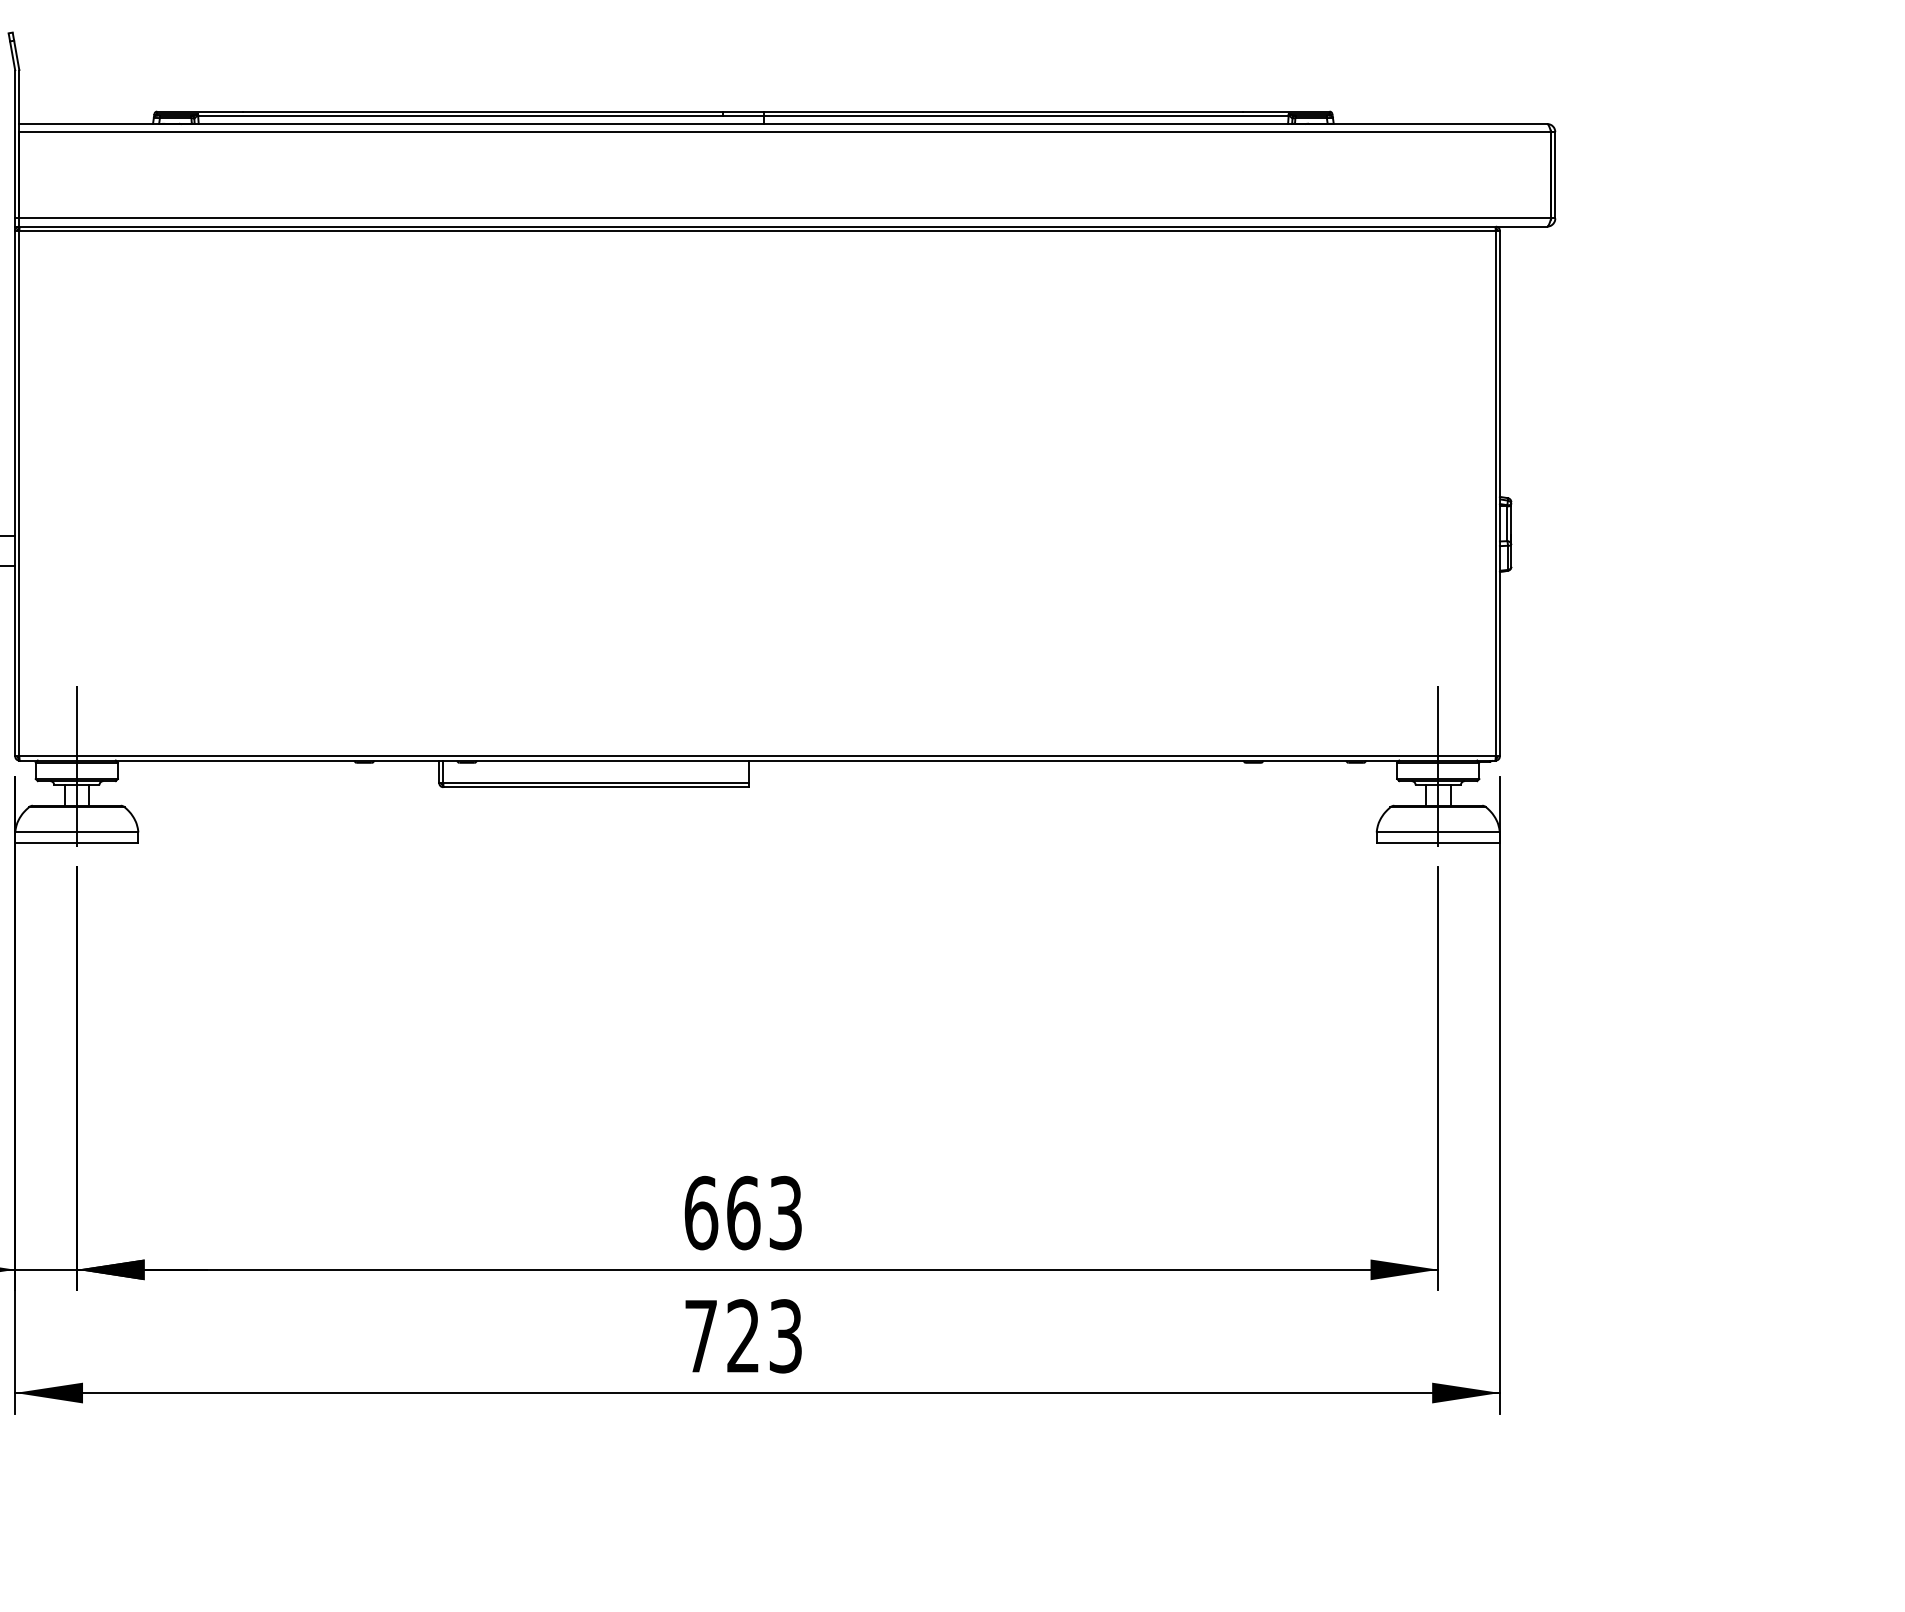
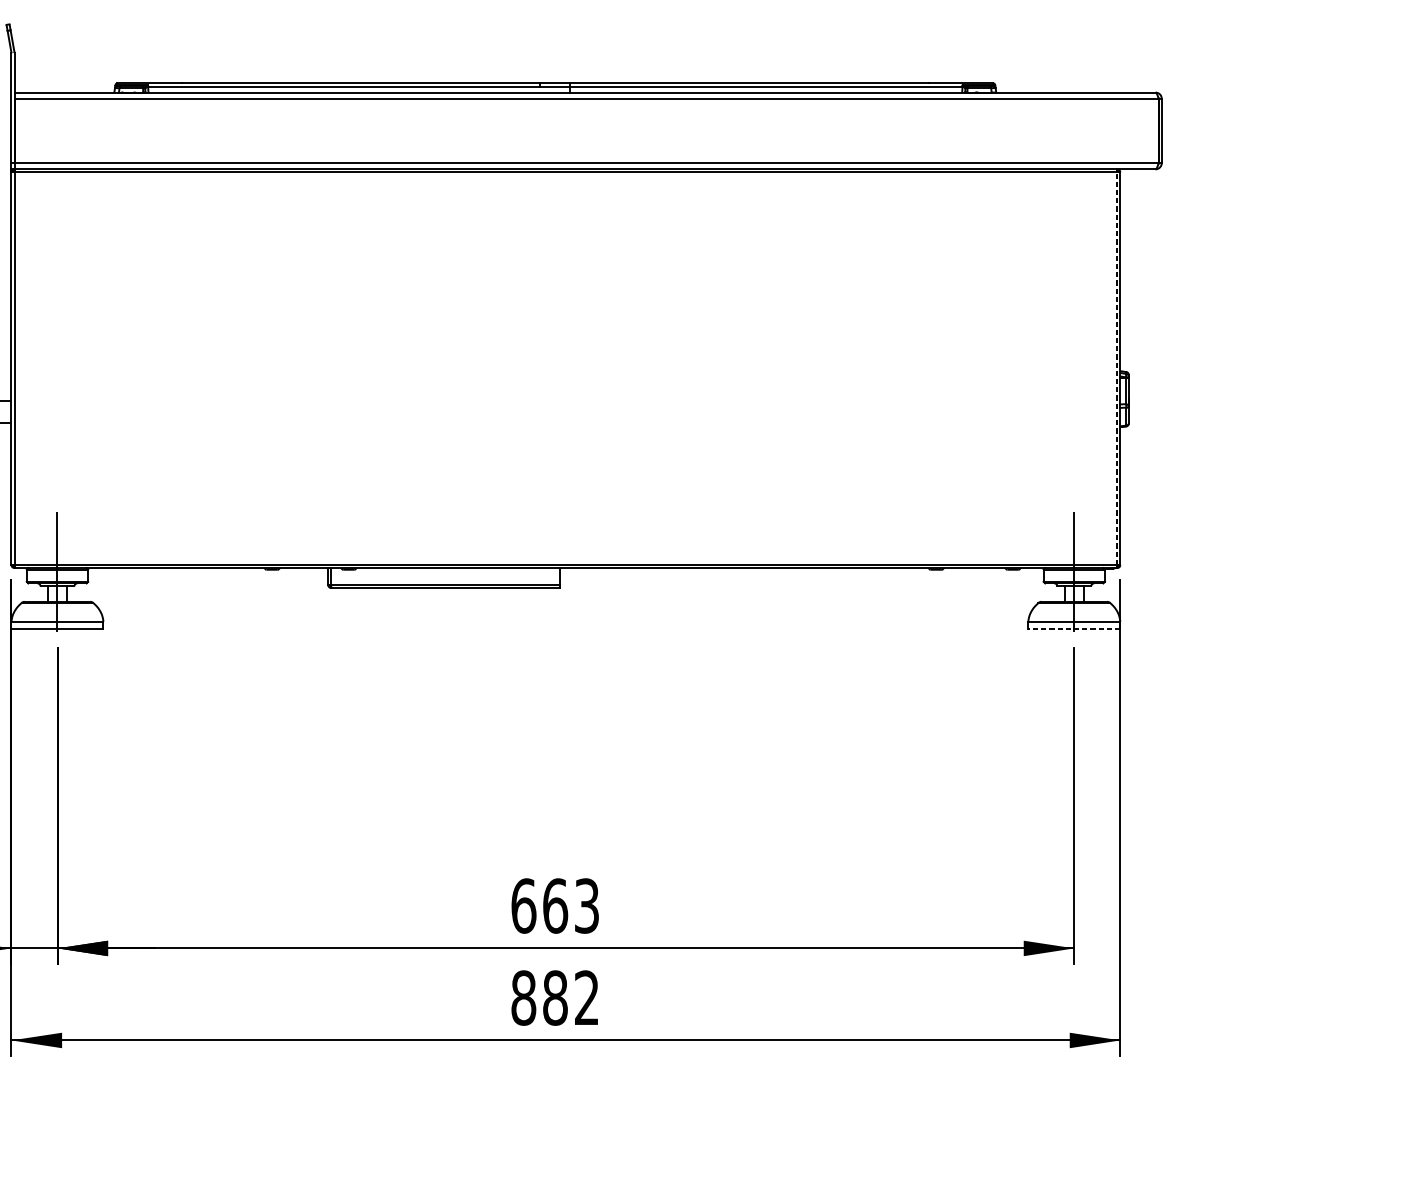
line: (1495, 493) -> (1117, 368), solid -> dashed
line: (1438, 842) -> (1074, 629), solid -> dashed
text: (742, 1336) -> (554, 998), 723 -> 882

